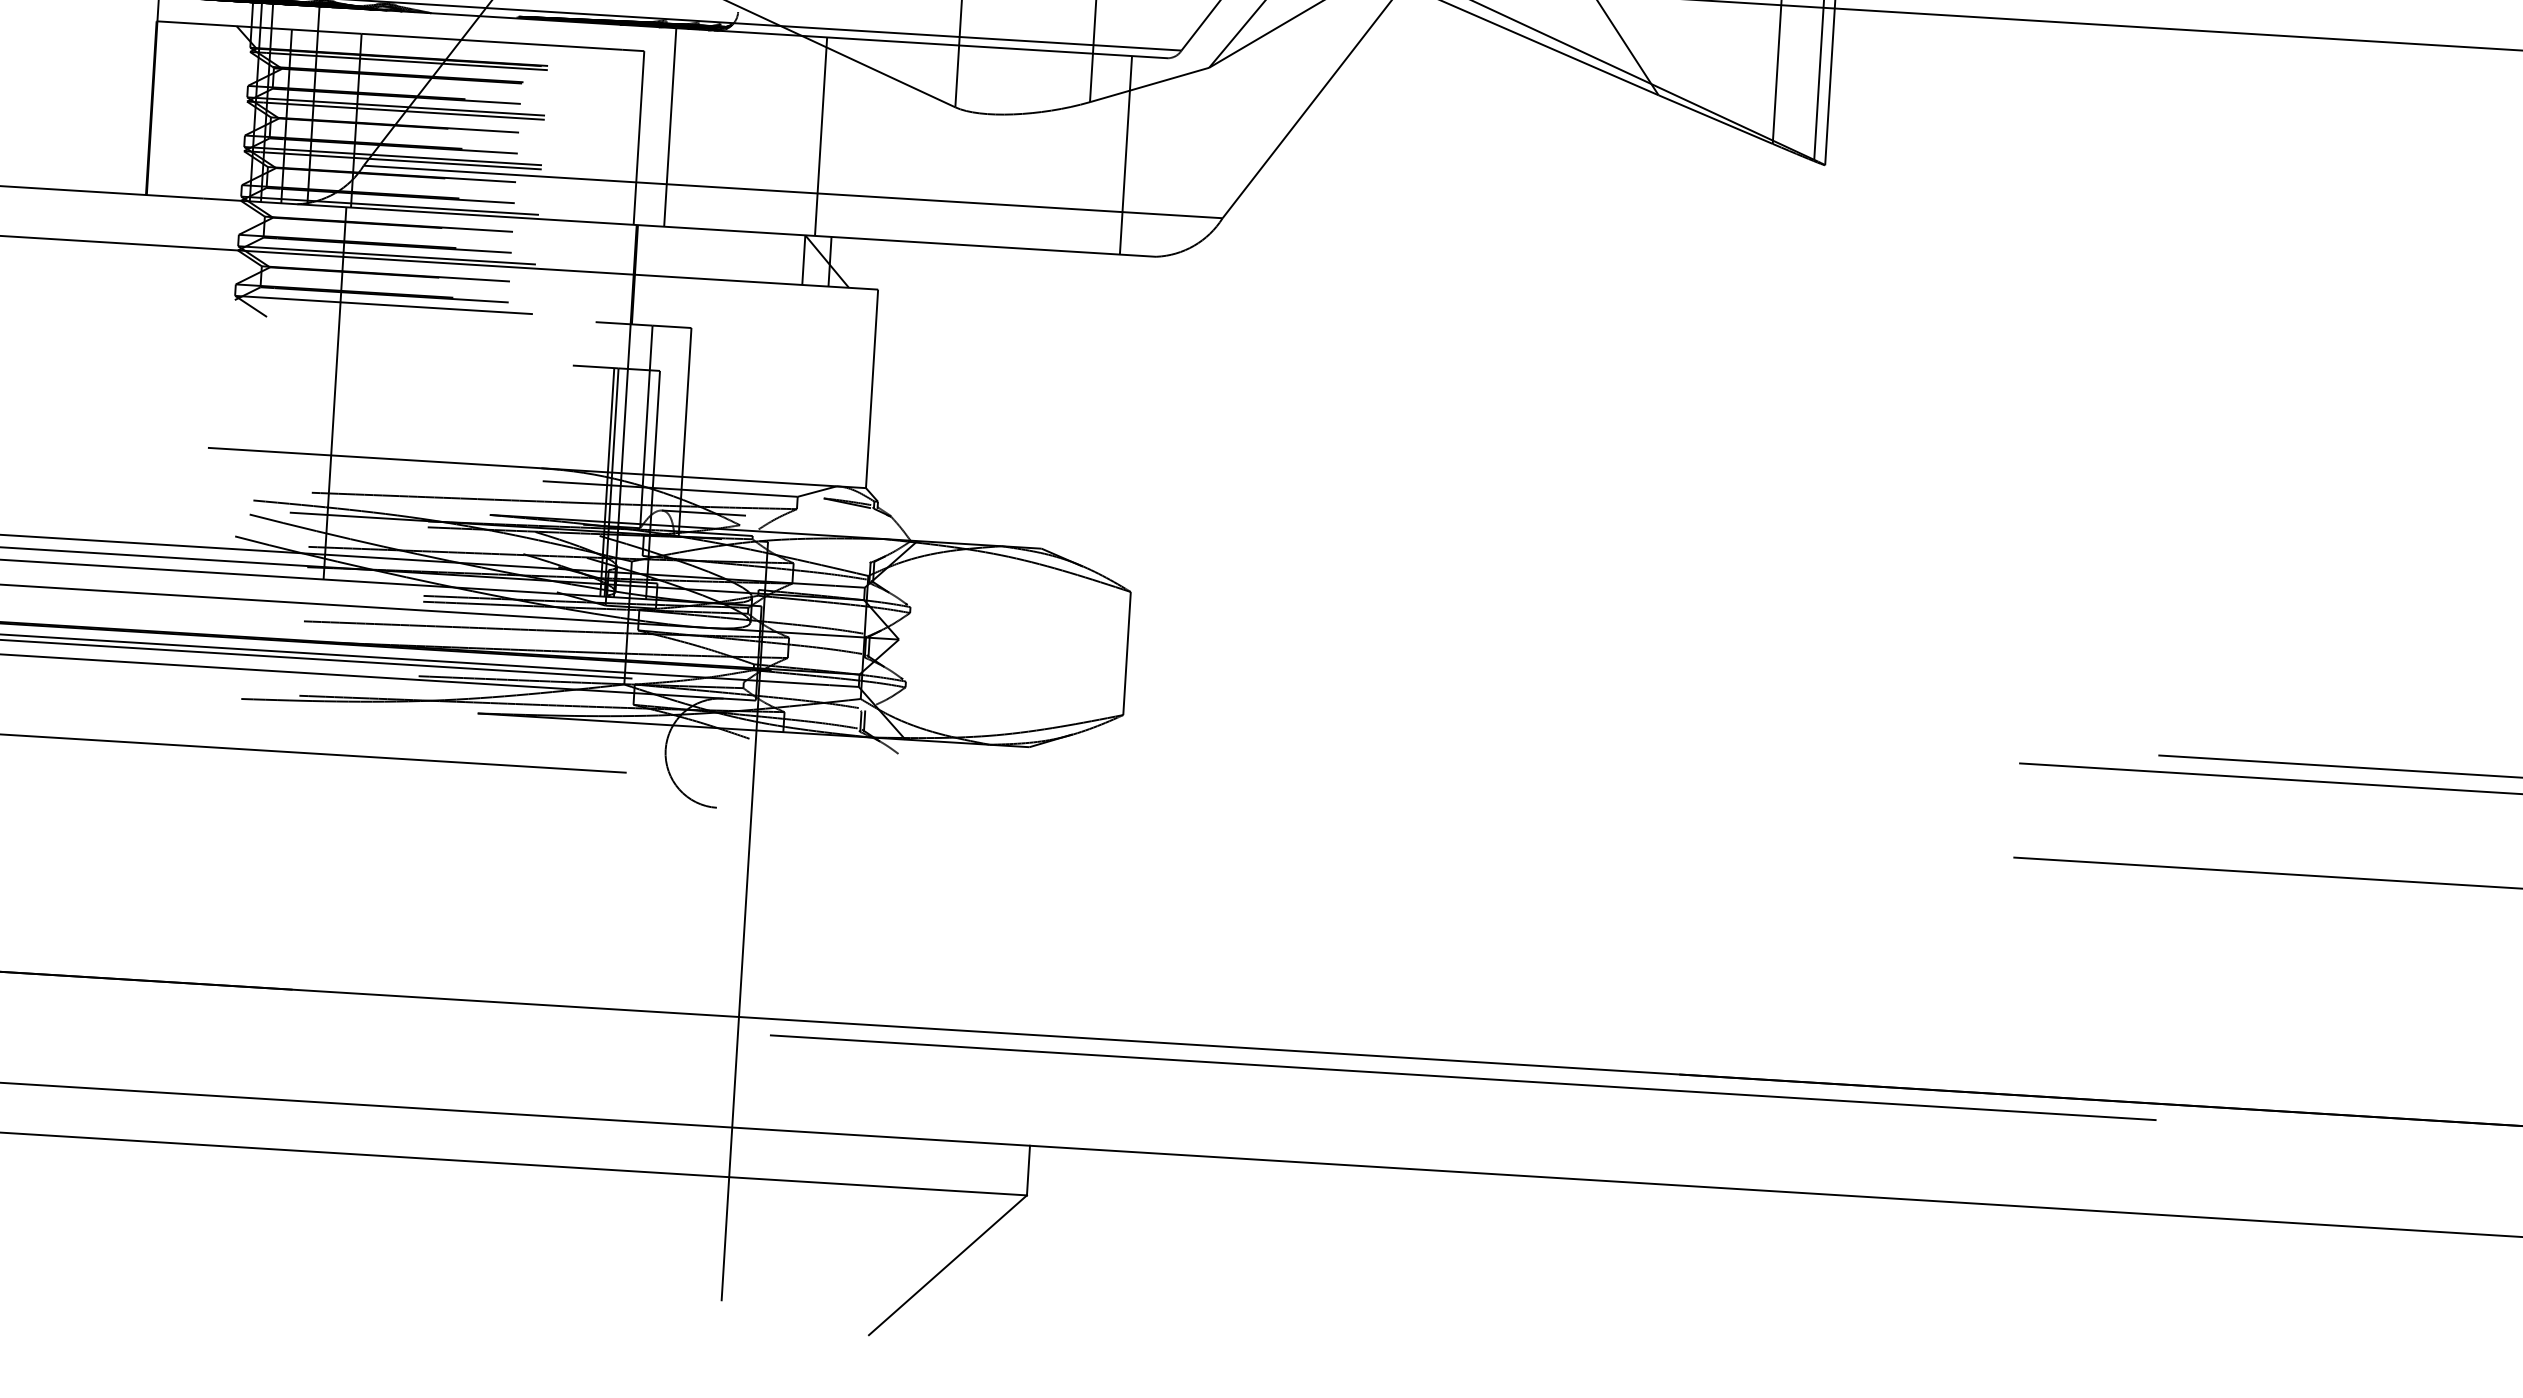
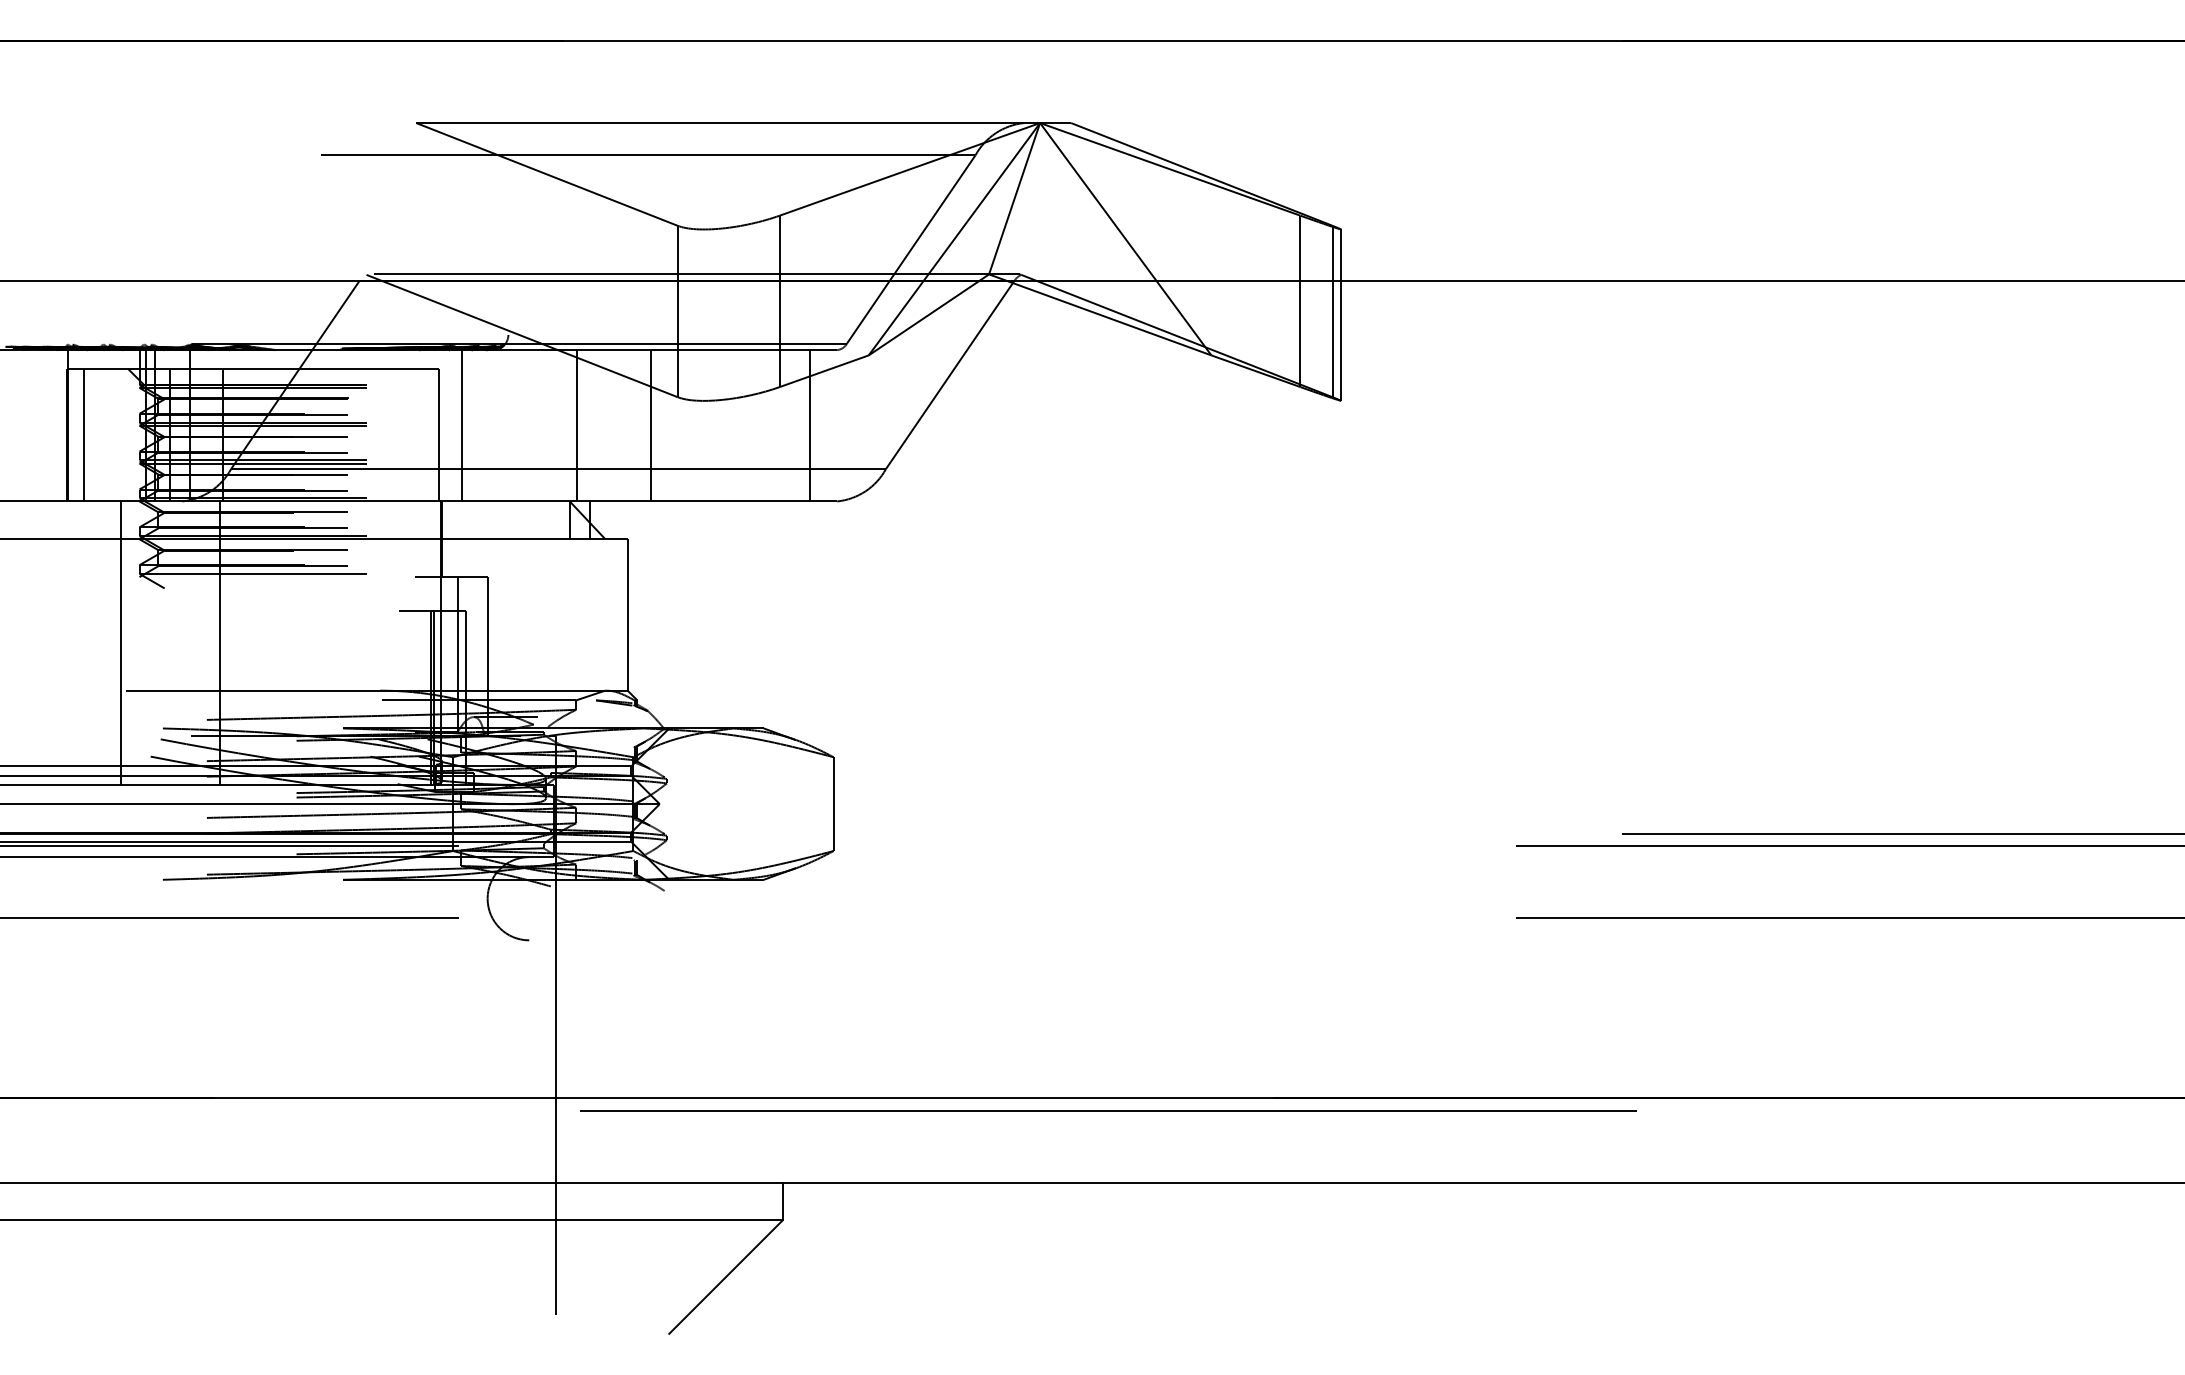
line: (172, 109) -> (83, 435), added
line: (918, 142) -> (651, 425), added
line: (204, 385) -> (120, 643), added

